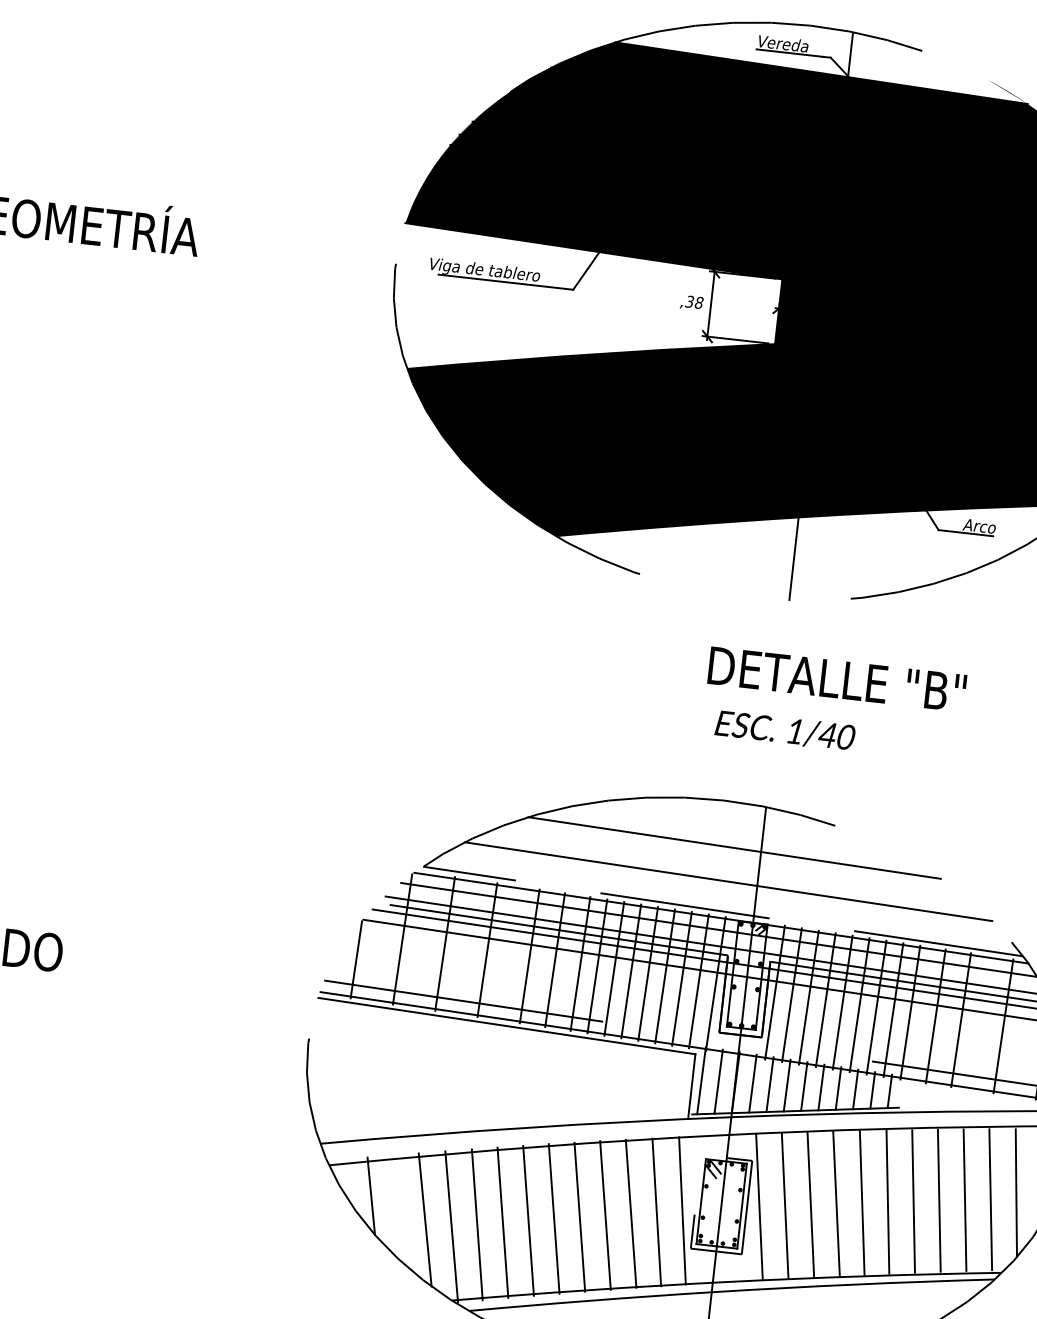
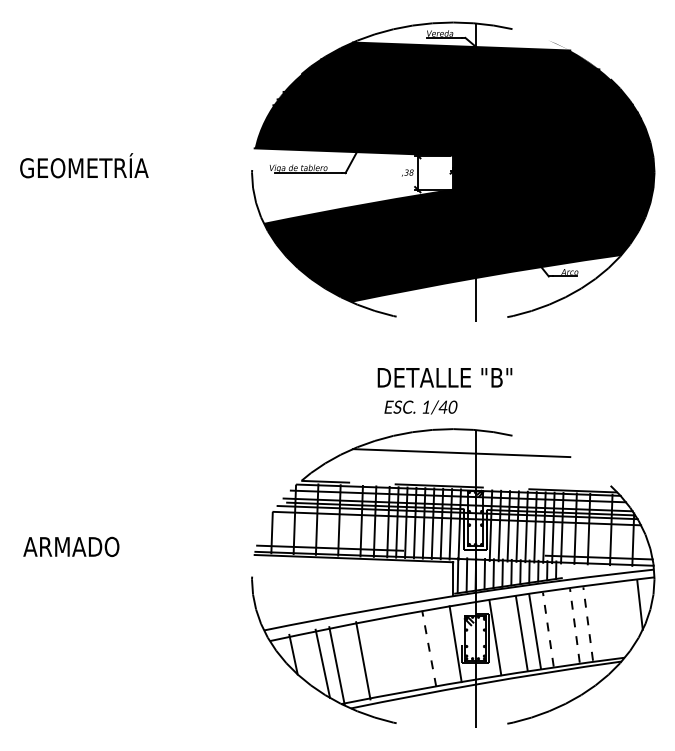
text: (833, 705) -> (444, 391), moved
line: (728, 880) -> (460, 470), removed
line: (1016, 1192) -> (627, 615), removed
line: (965, 1198) -> (601, 621), removed
line: (940, 1199) -> (588, 623), solid -> dashed
line: (990, 1199) -> (614, 620), removed
line: (912, 1200) -> (574, 625), solid -> dashed
line: (887, 1201) -> (561, 627), removed
line: (862, 1202) -> (548, 629), solid -> dashed
line: (785, 1205) -> (508, 635), removed
line: (654, 1212) -> (441, 646), removed
line: (631, 1213) -> (429, 648), solid -> dashed
line: (604, 1214) -> (415, 650), removed
line: (579, 1217) -> (402, 653), removed
line: (553, 1218) -> (389, 655), removed
line: (528, 1219) -> (376, 657), removed
line: (476, 1224) -> (349, 663), removed

